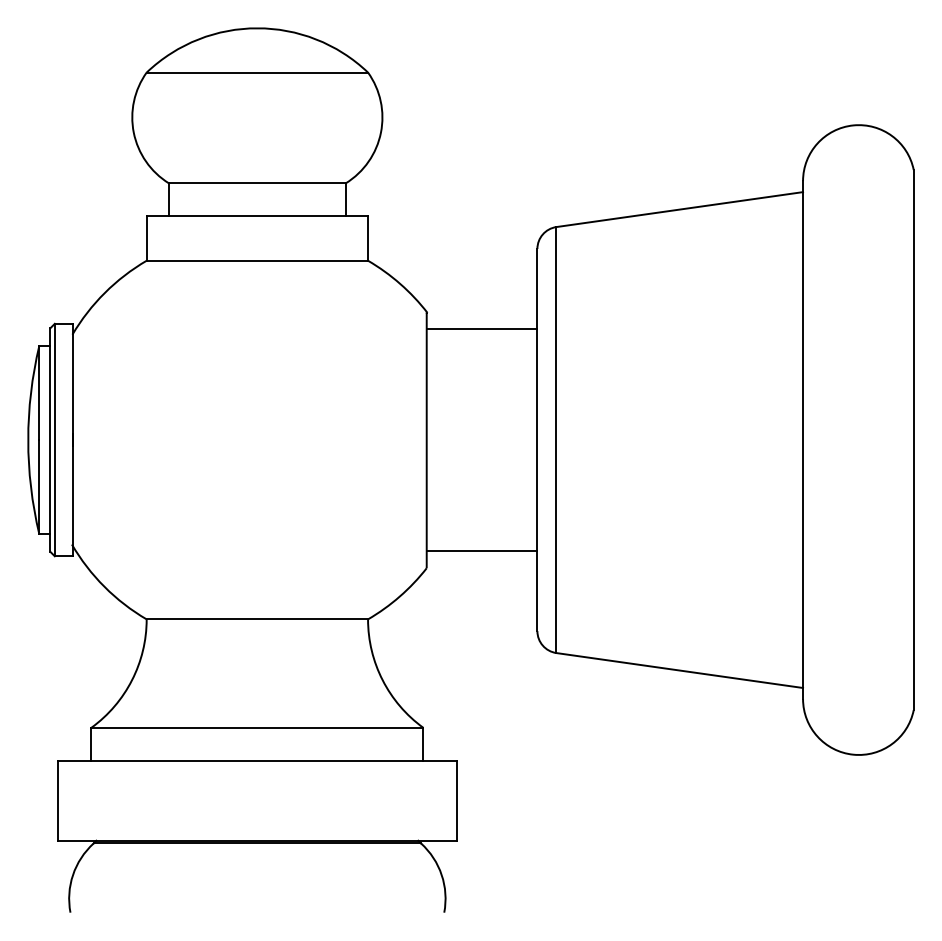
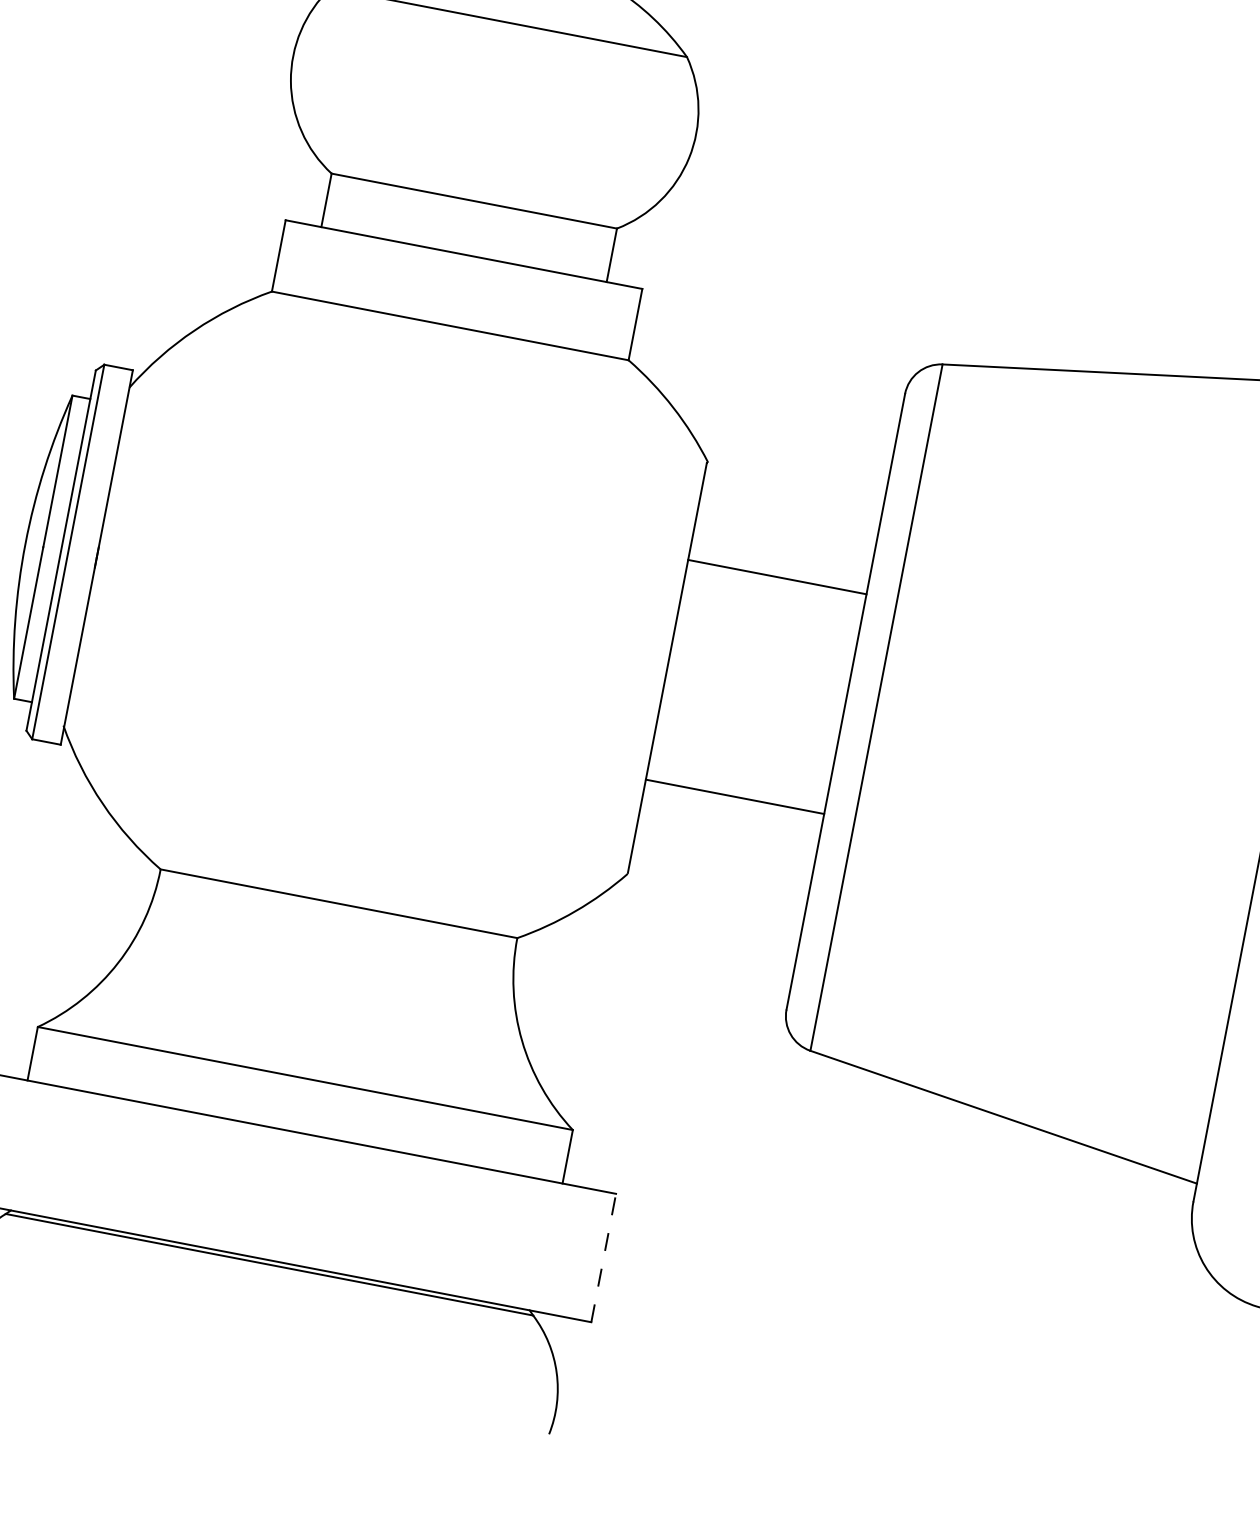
line: (481, 329) -> (776, 577), moved
line: (481, 550) -> (734, 796), moved
line: (456, 800) -> (603, 1257), solid -> dashed

